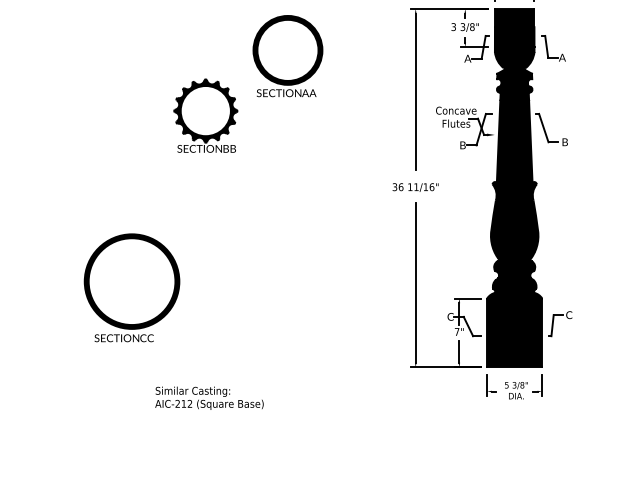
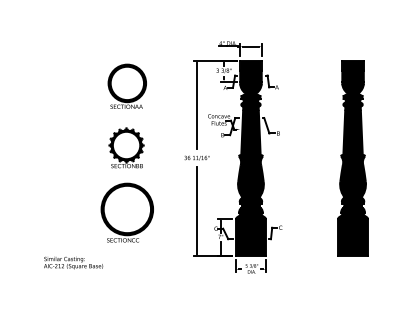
part: (205, 114) -> (126, 147), moved
part: (130, 287) -> (126, 212), moved
text: (209, 397) -> (73, 262), moved

